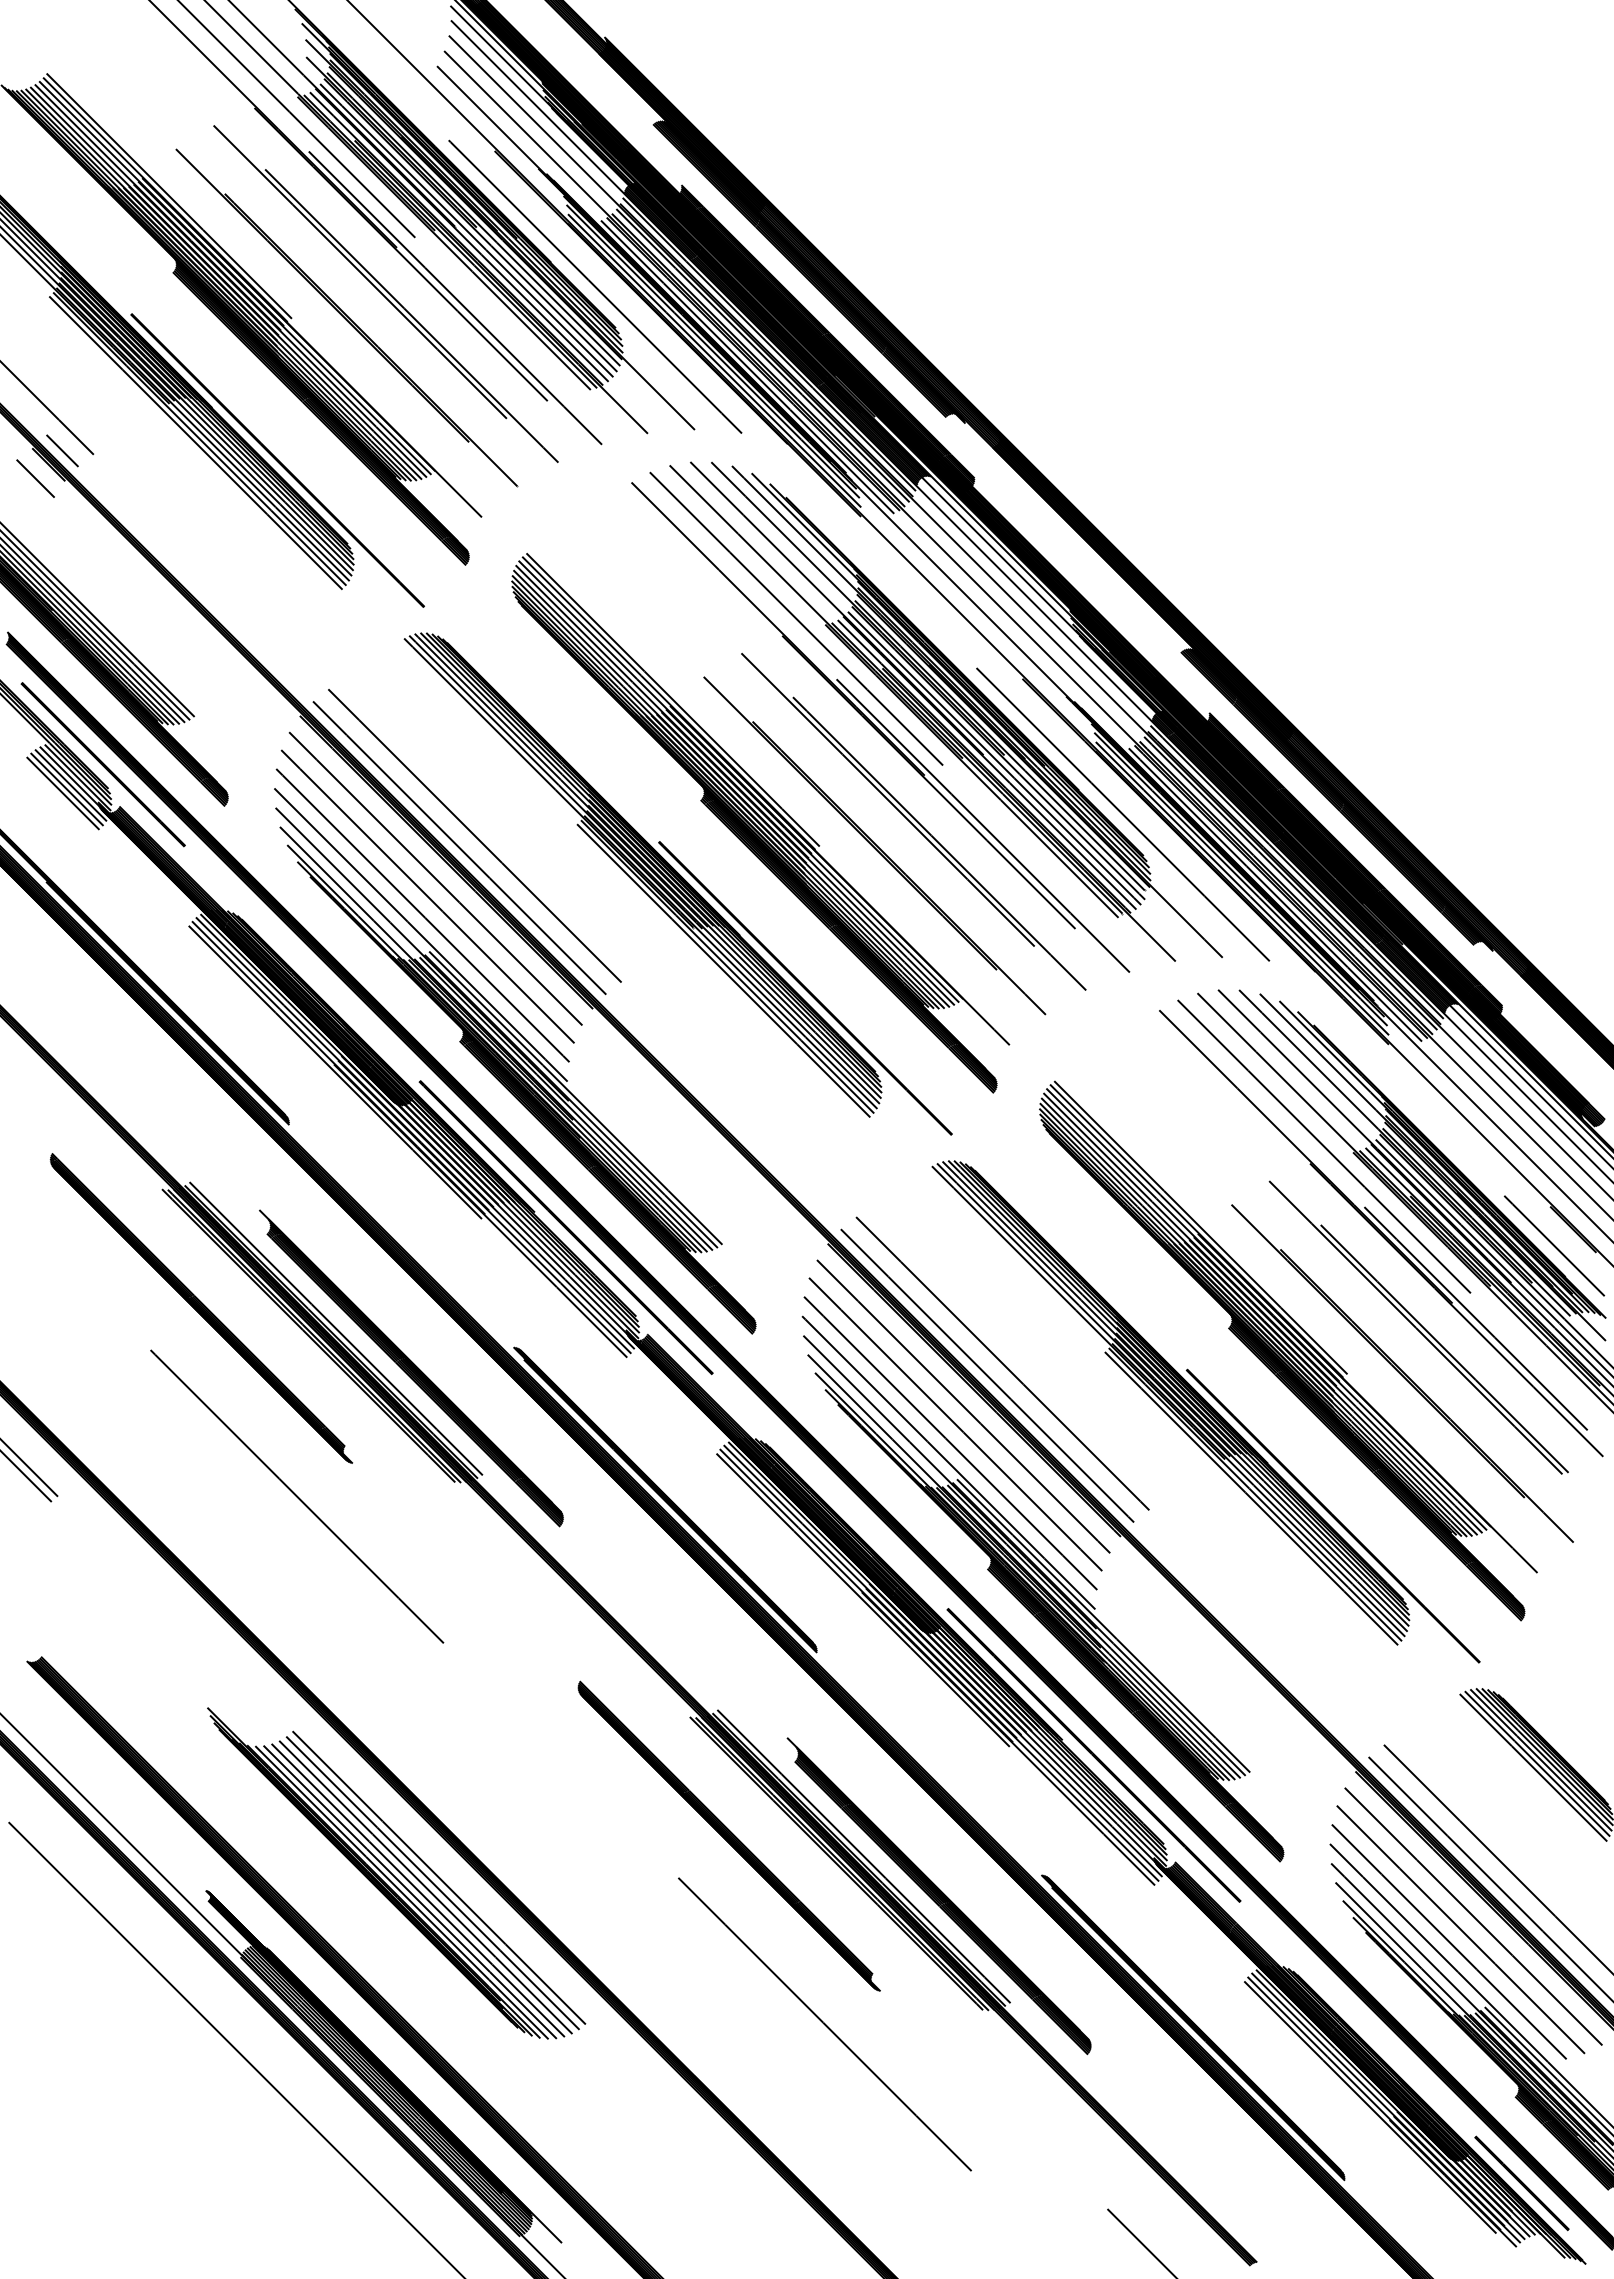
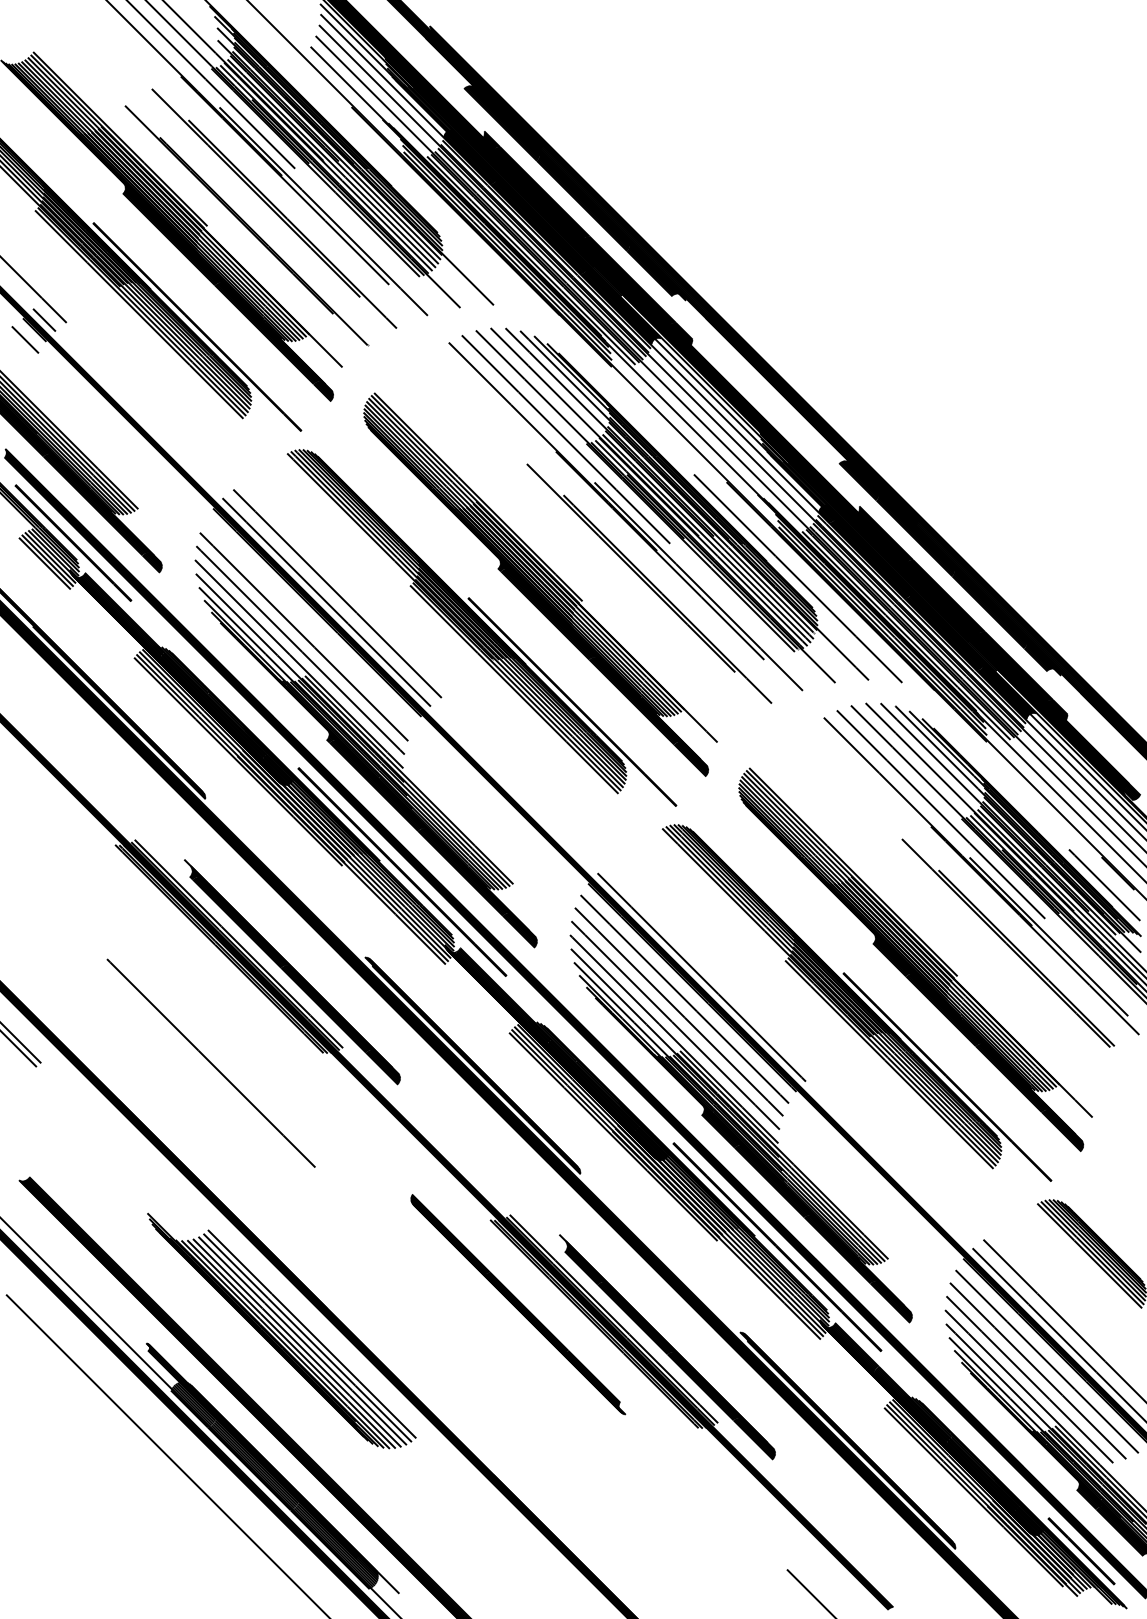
line: (595, 286) -> (423, 203), removed
part: (874, 845) -> (621, 600), removed
line: (435, 878) -> (309, 624), removed
part: (201, 1308) -> (143, 929), removed
line: (1002, 1363) -> (712, 968), removed
part: (1402, 1373) -> (996, 975), removed
line: (824, 2024) -> (585, 1438), removed

